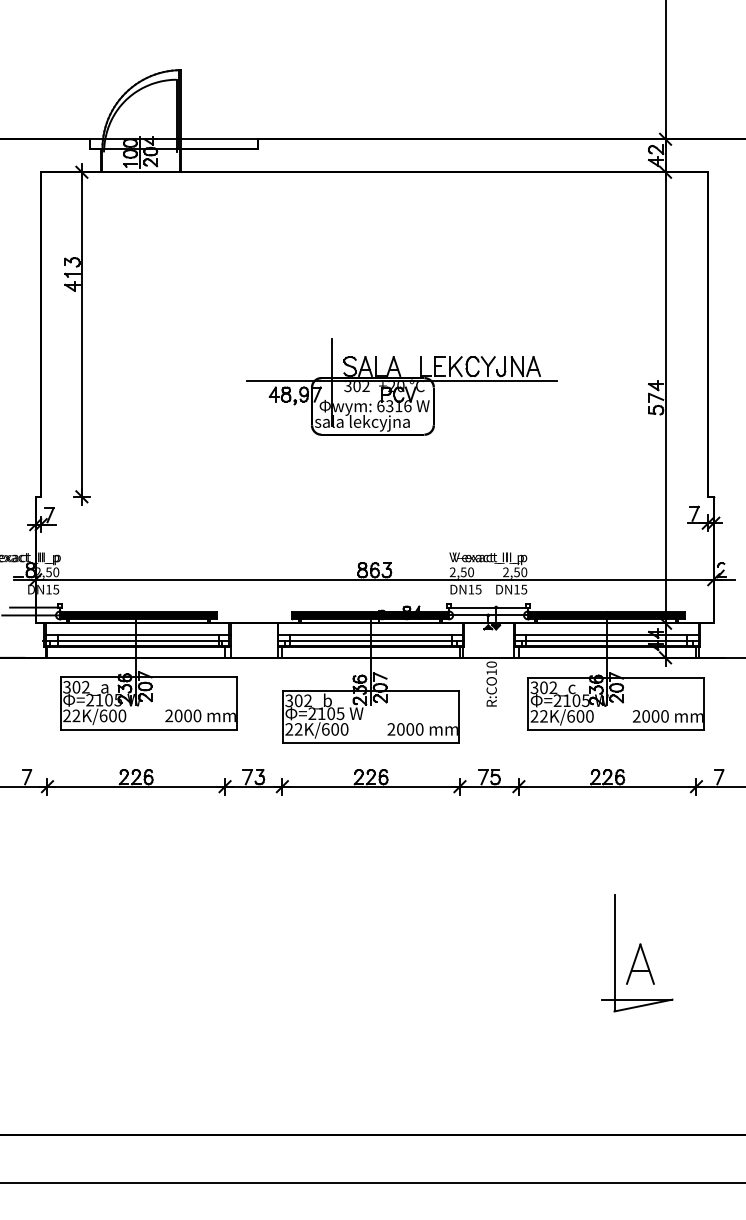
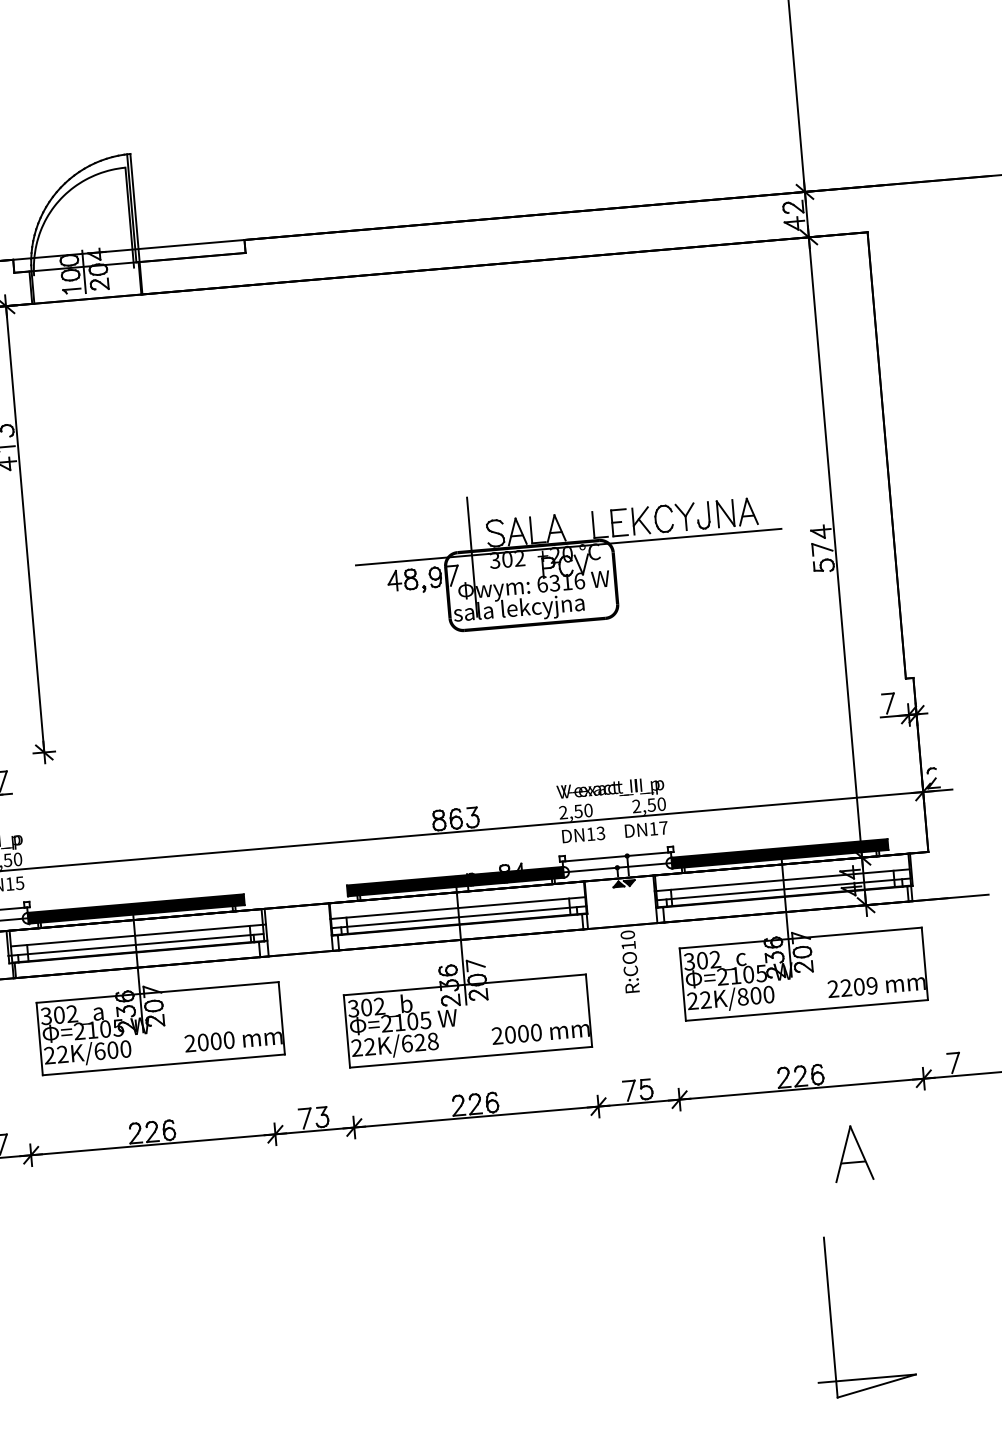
part: (401, 386) -> (568, 554), moved
text: (478, 588) -> (600, 831), DN15 -> DN13
text: (524, 589) -> (664, 827), DN15 -> DN17
text: (570, 716) -> (742, 997), 22K/600 -> 22K/800
text: (655, 716) -> (859, 987), 2000 -> 2209
text: (339, 729) -> (426, 1042), 22K/600 -> 22K/628
part: (640, 963) -> (852, 1152), moved

